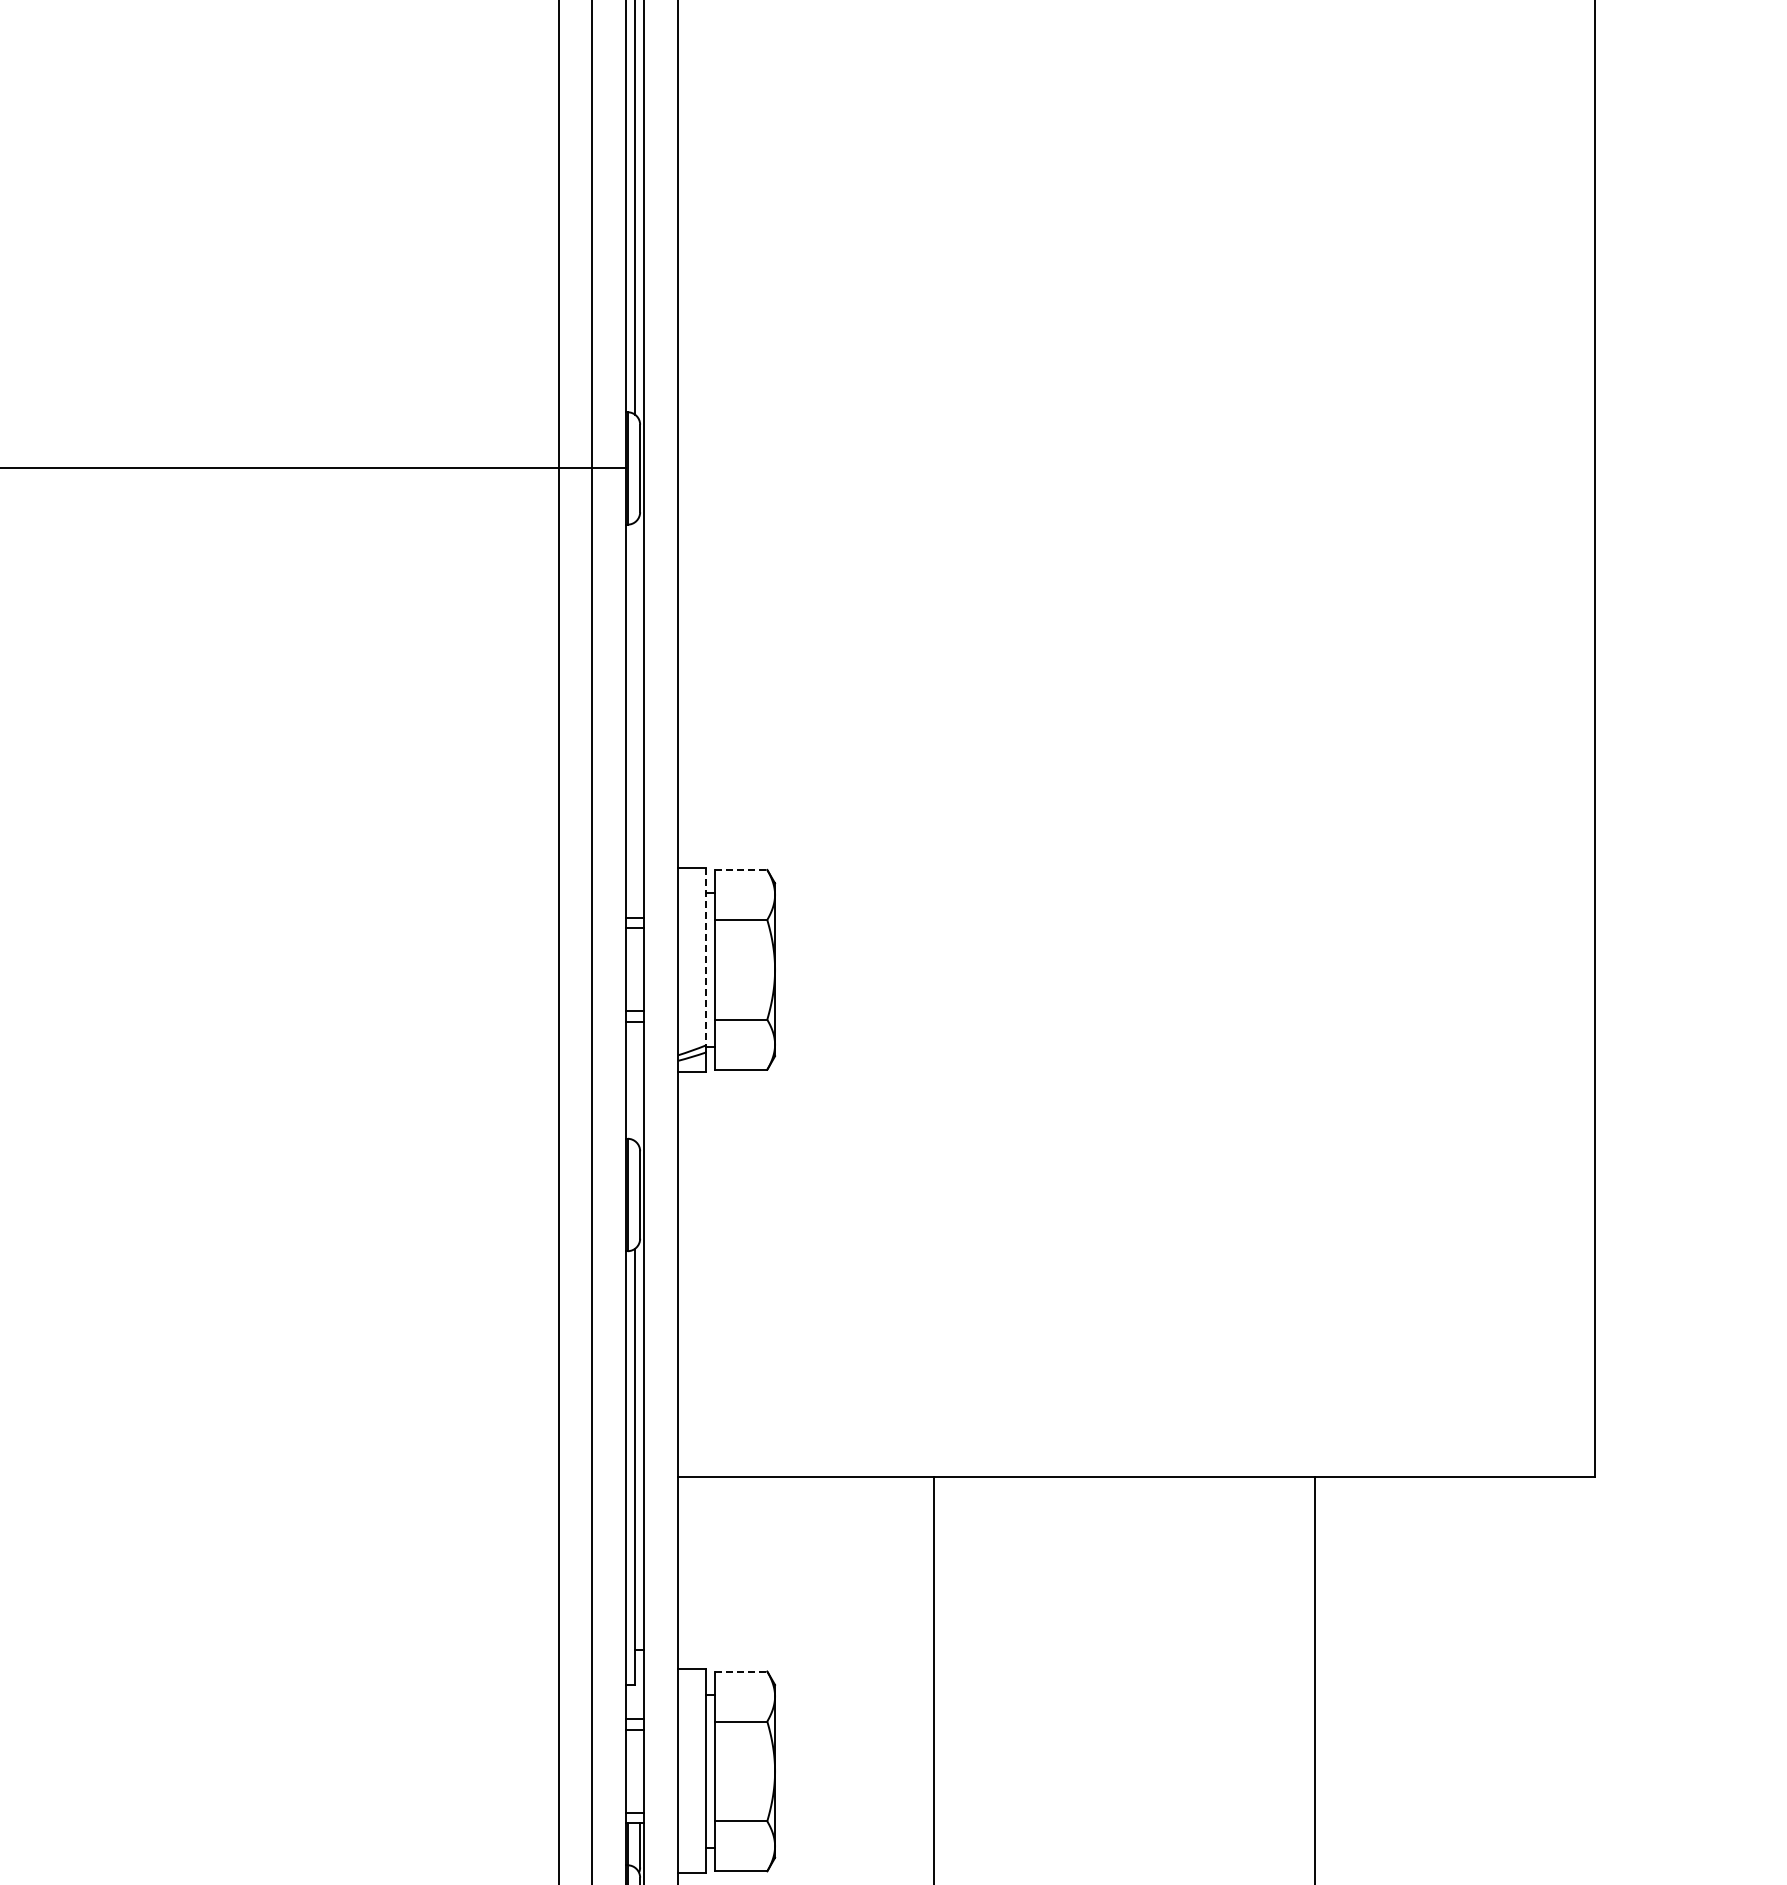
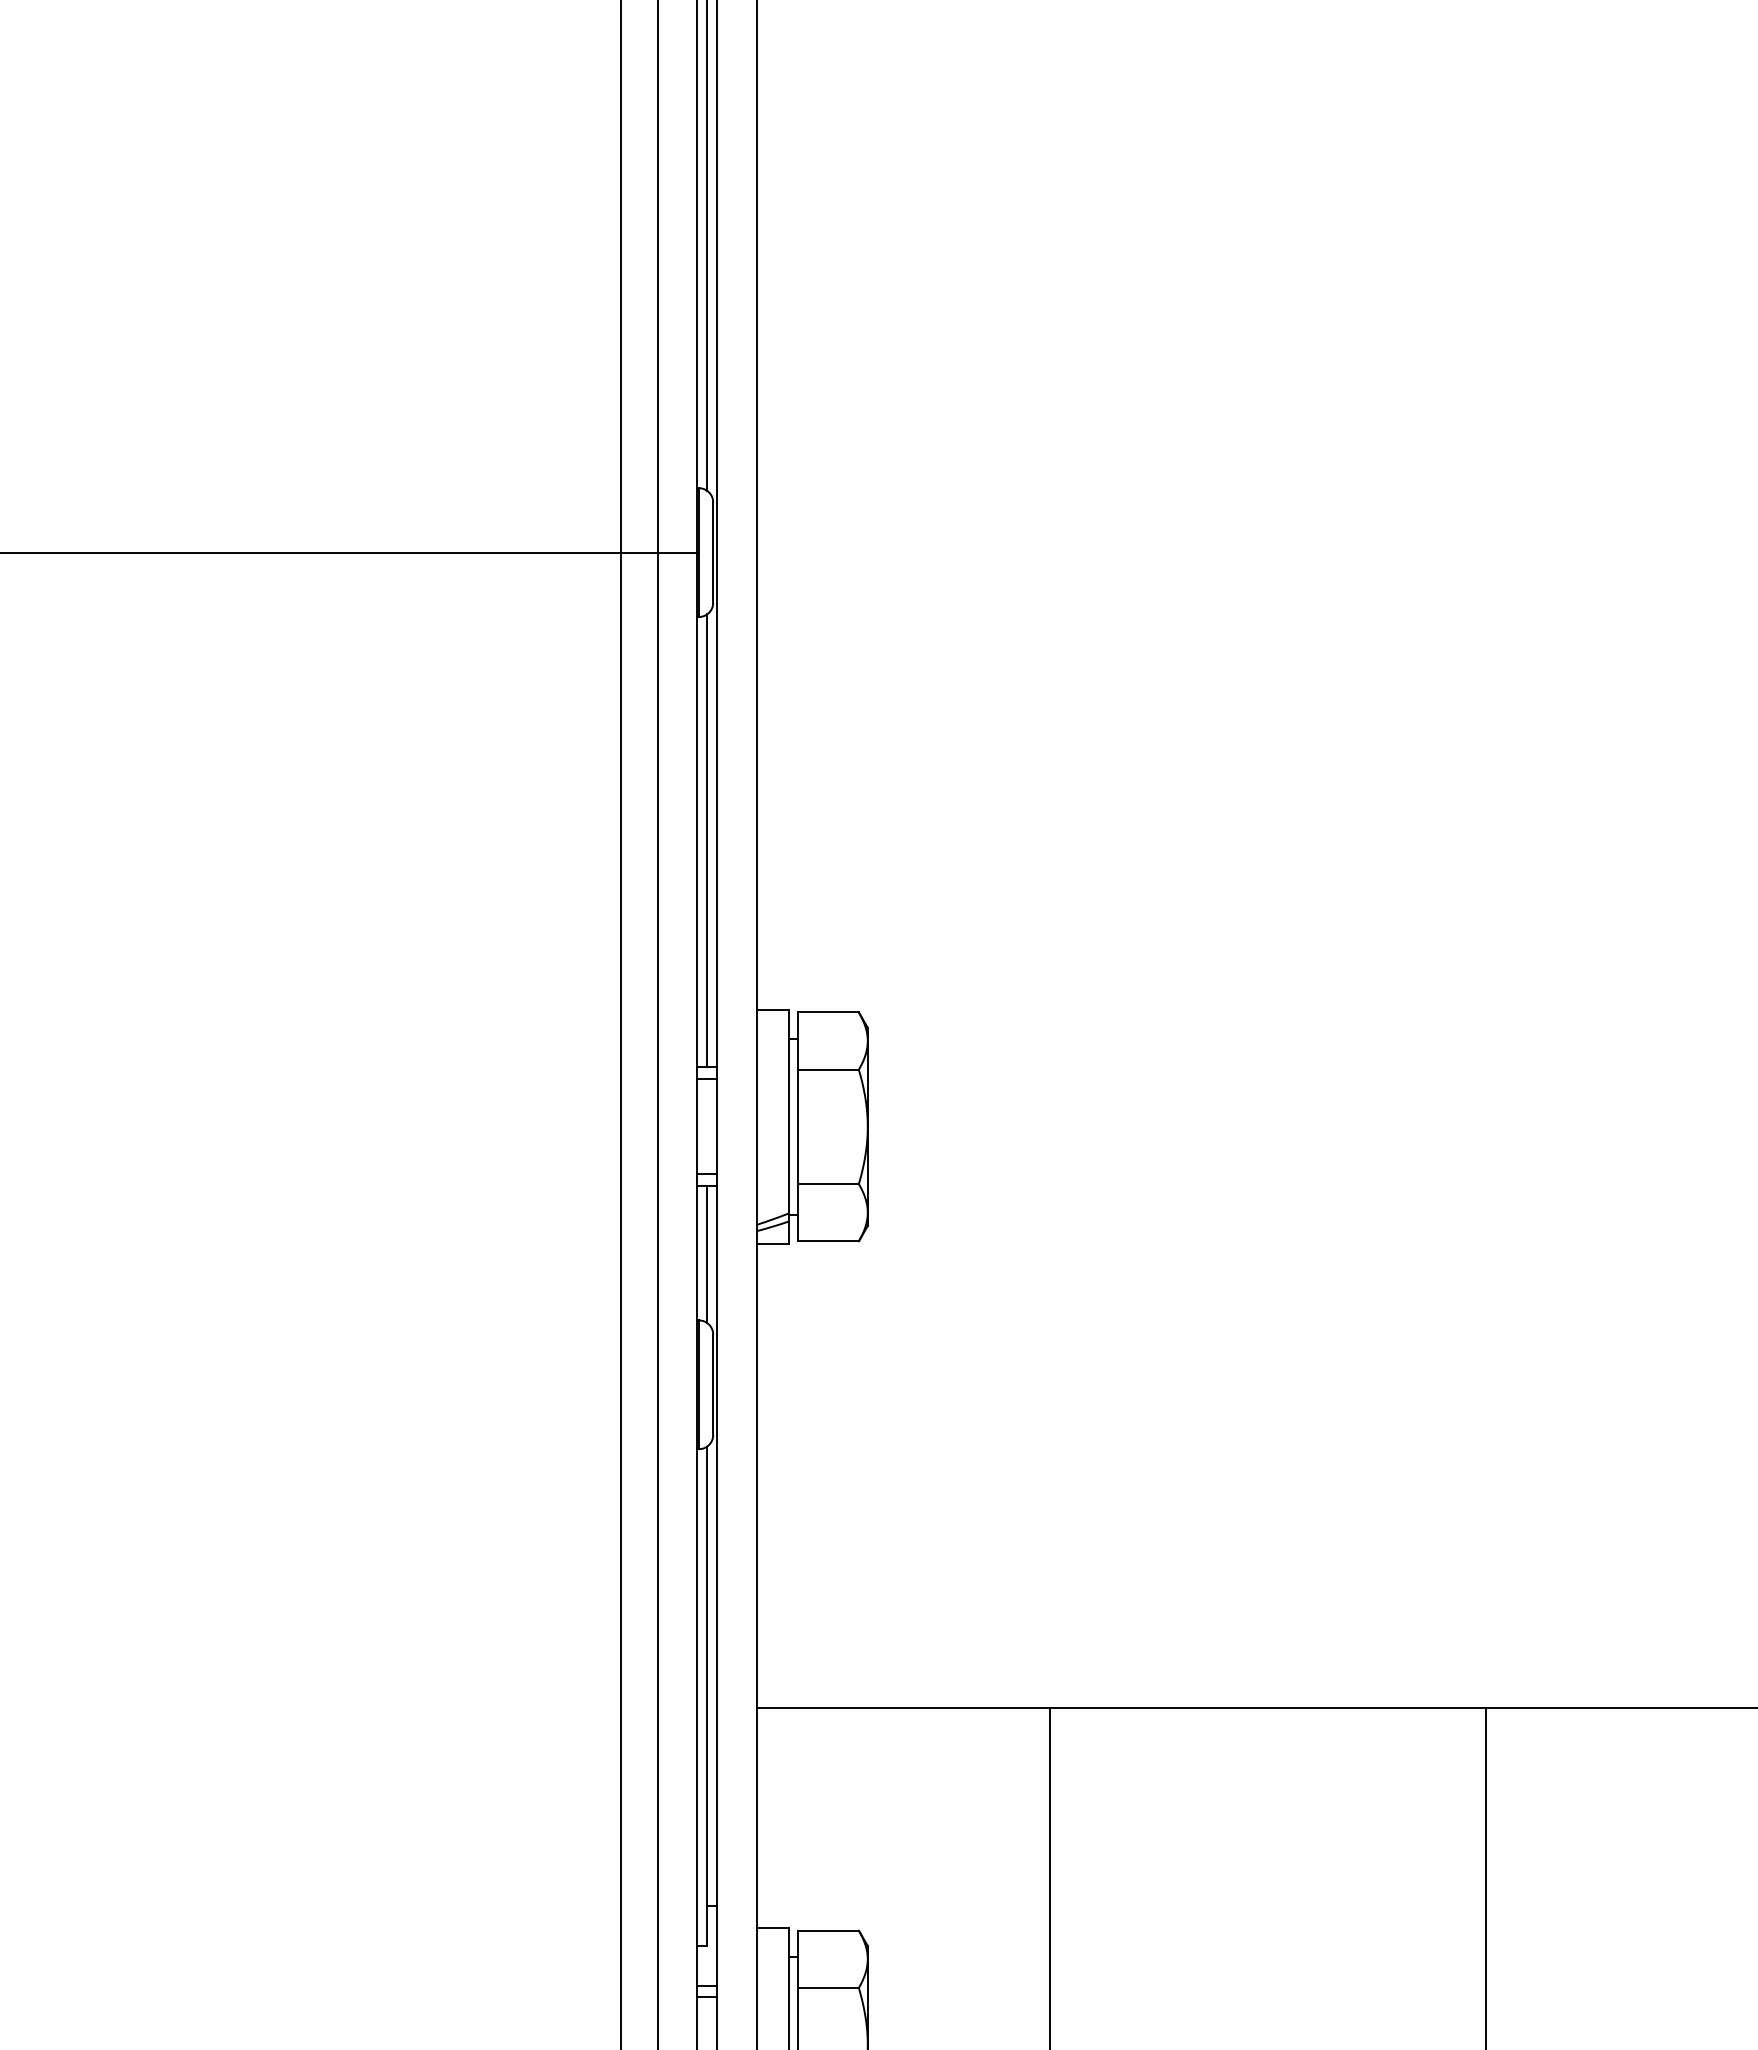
line: (634, 719) -> (706, 840), added
line: (741, 869) -> (829, 1011), dashed -> solid
line: (705, 956) -> (788, 1111), dashed -> solid
line: (634, 1081) -> (706, 1254), added
line: (741, 1671) -> (829, 1930), dashed -> solid

